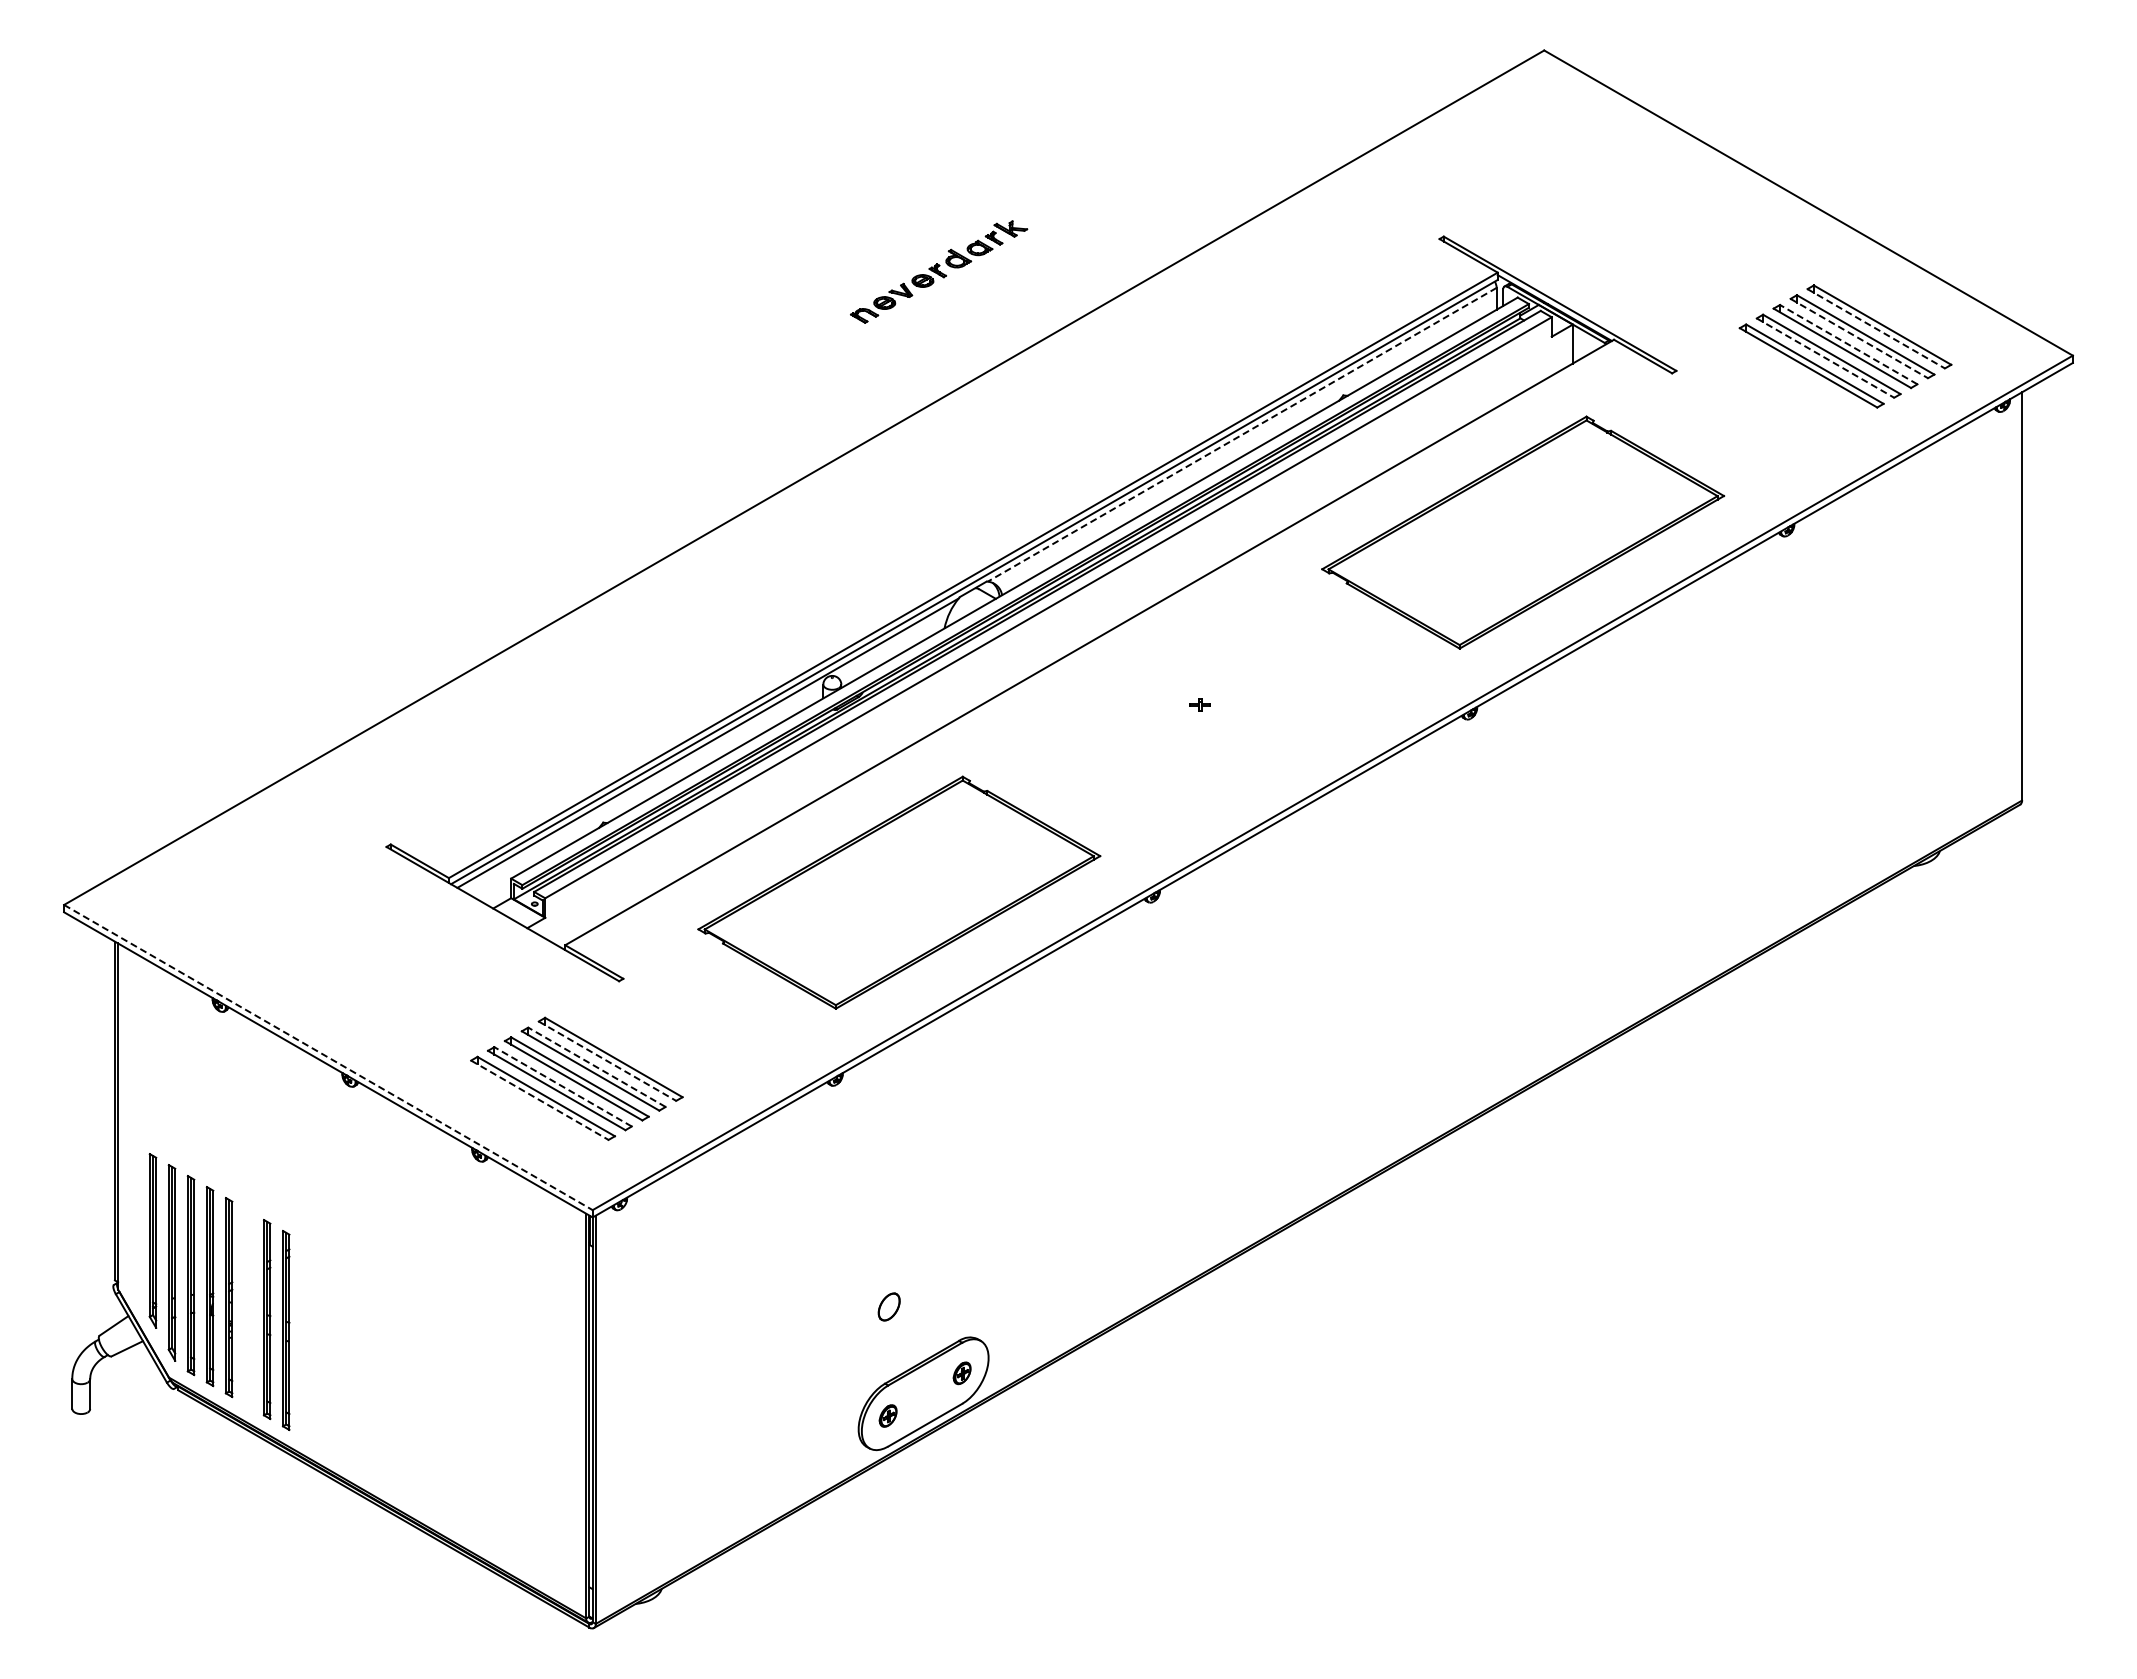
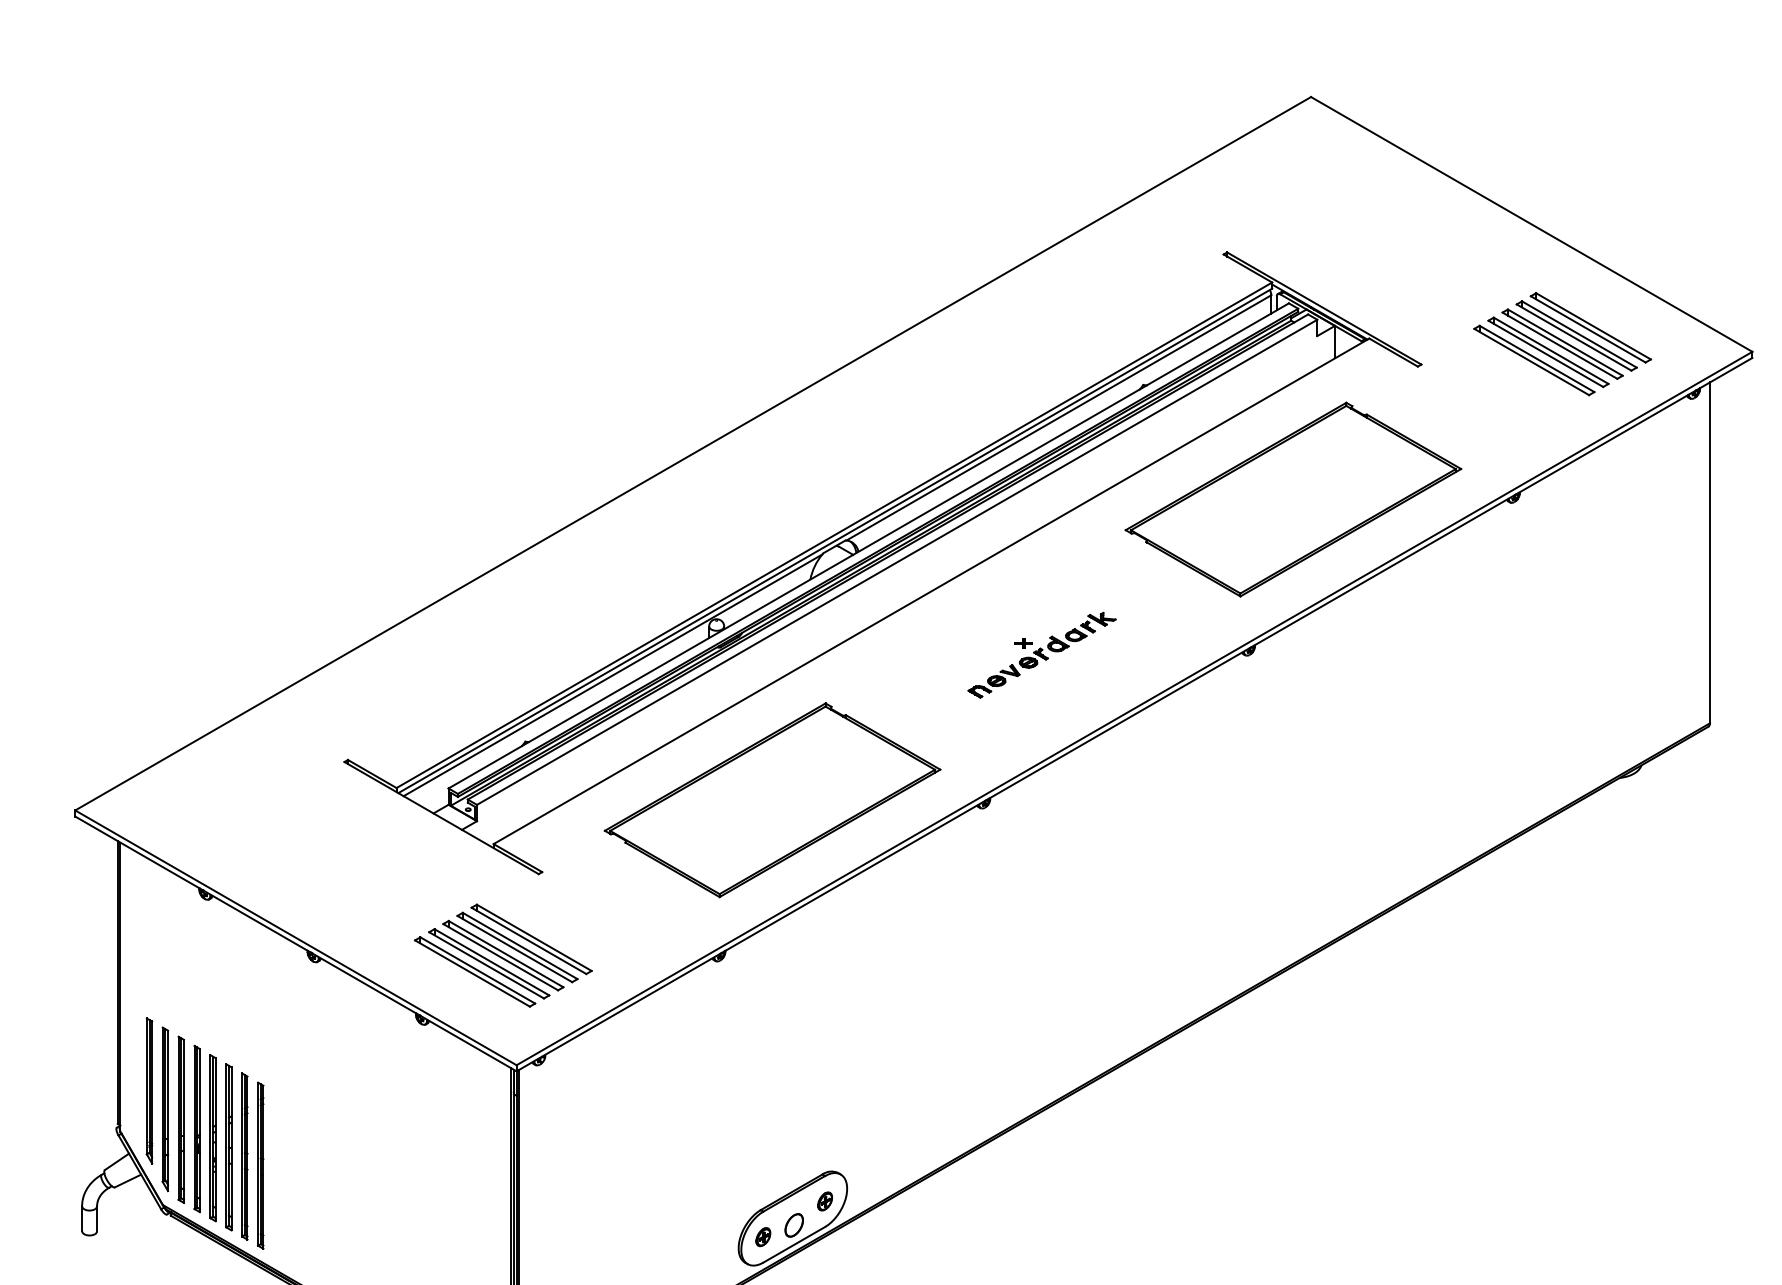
part: (939, 271) -> (1042, 654), moved
line: (1876, 329) -> (1588, 329), dashed -> solid
line: (1859, 338) -> (1574, 337), dashed -> solid
line: (1848, 344) -> (1565, 342), dashed -> solid
line: (1825, 358) -> (1545, 354), dashed -> solid
line: (1242, 434) -> (1059, 417), dashed -> solid
line: (328, 1057) -> (296, 937), dashed -> solid
line: (607, 1061) -> (528, 941), dashed -> solid
line: (596, 1067) -> (519, 946), dashed -> solid
line: (562, 1086) -> (491, 962), dashed -> solid
line: (540, 1100) -> (473, 973), dashed -> solid
part: (888, 1306) -> (793, 1225), moved
part: (247, 1308) -> (228, 1147), added

